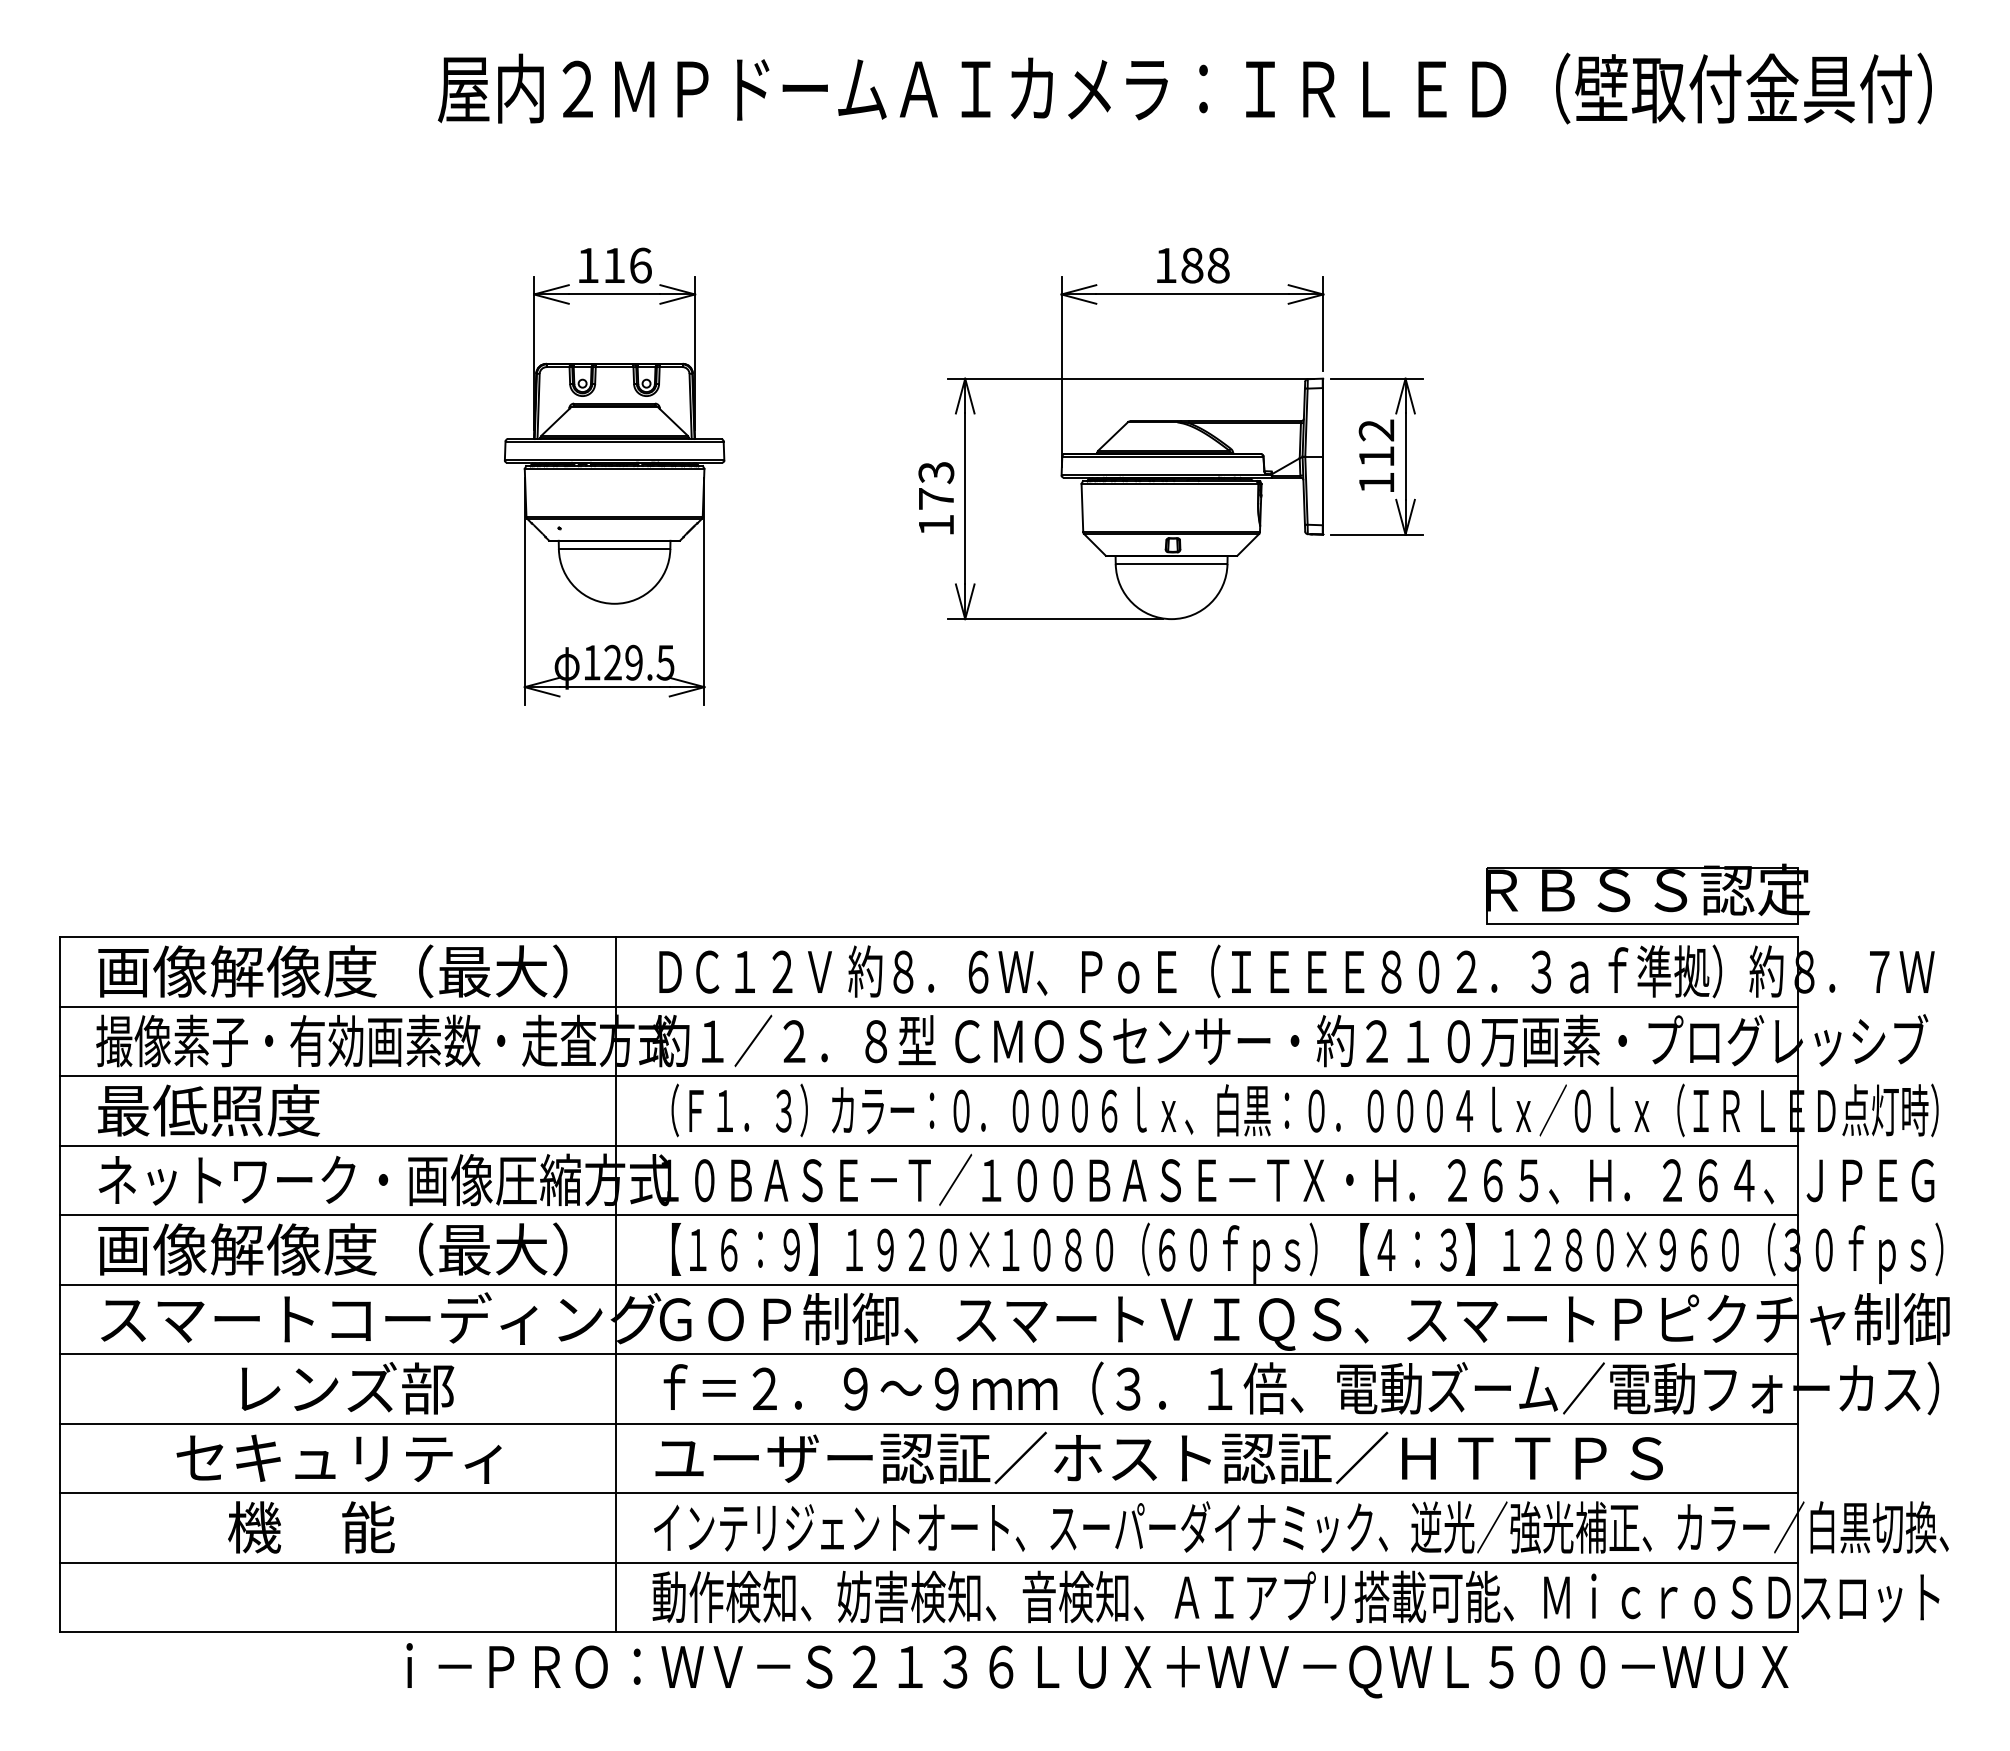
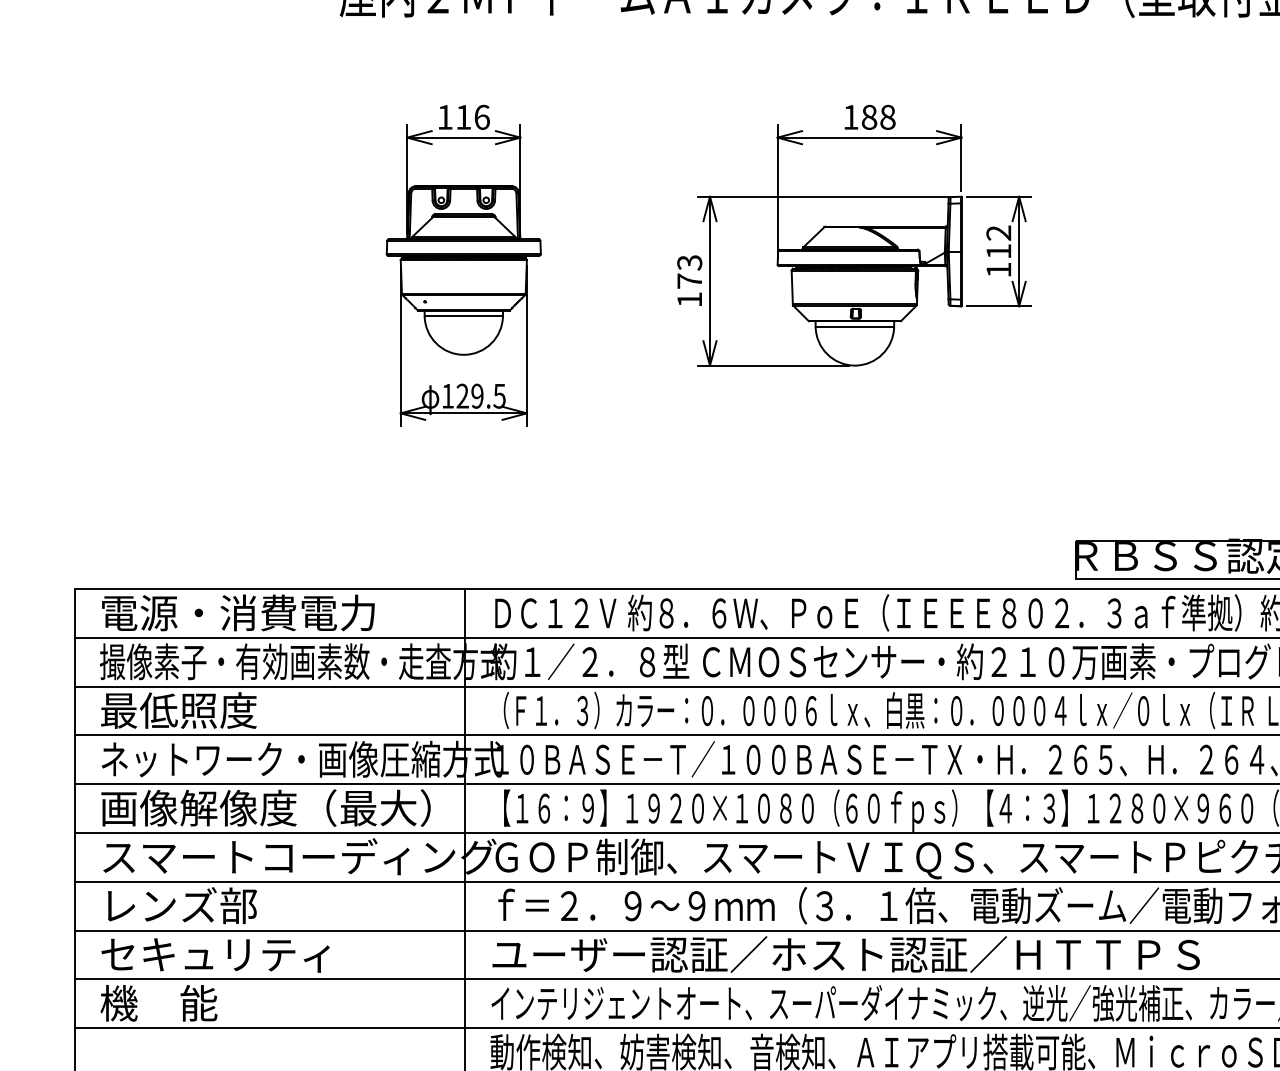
text: (332, 971) -> (265, 612), 画像解像度（最大） -> 電源・消費電力
text: (347, 1388) -> (182, 905), moved
text: (338, 1458) -> (215, 954), moved
text: (311, 1527) -> (159, 1003), moved

